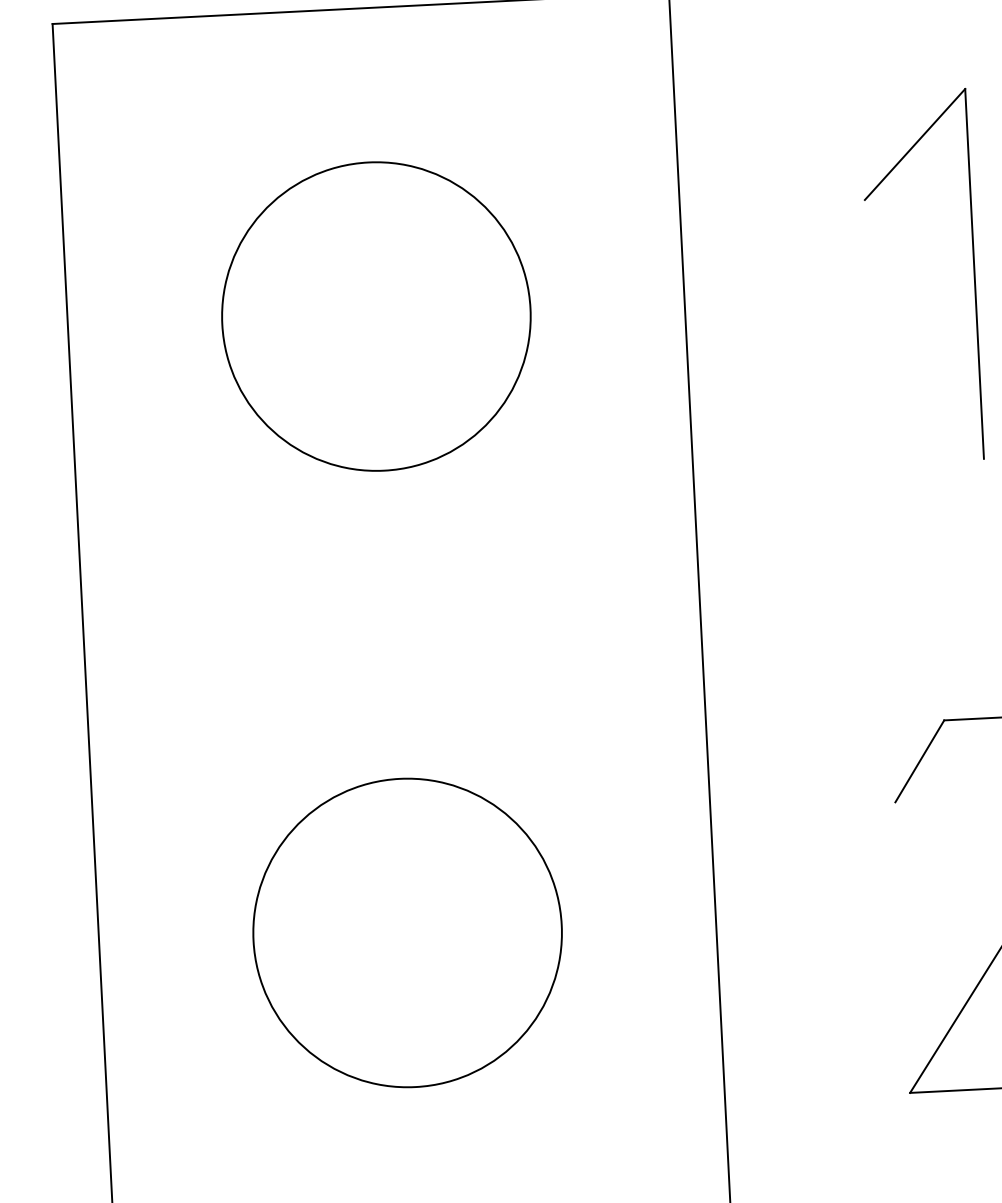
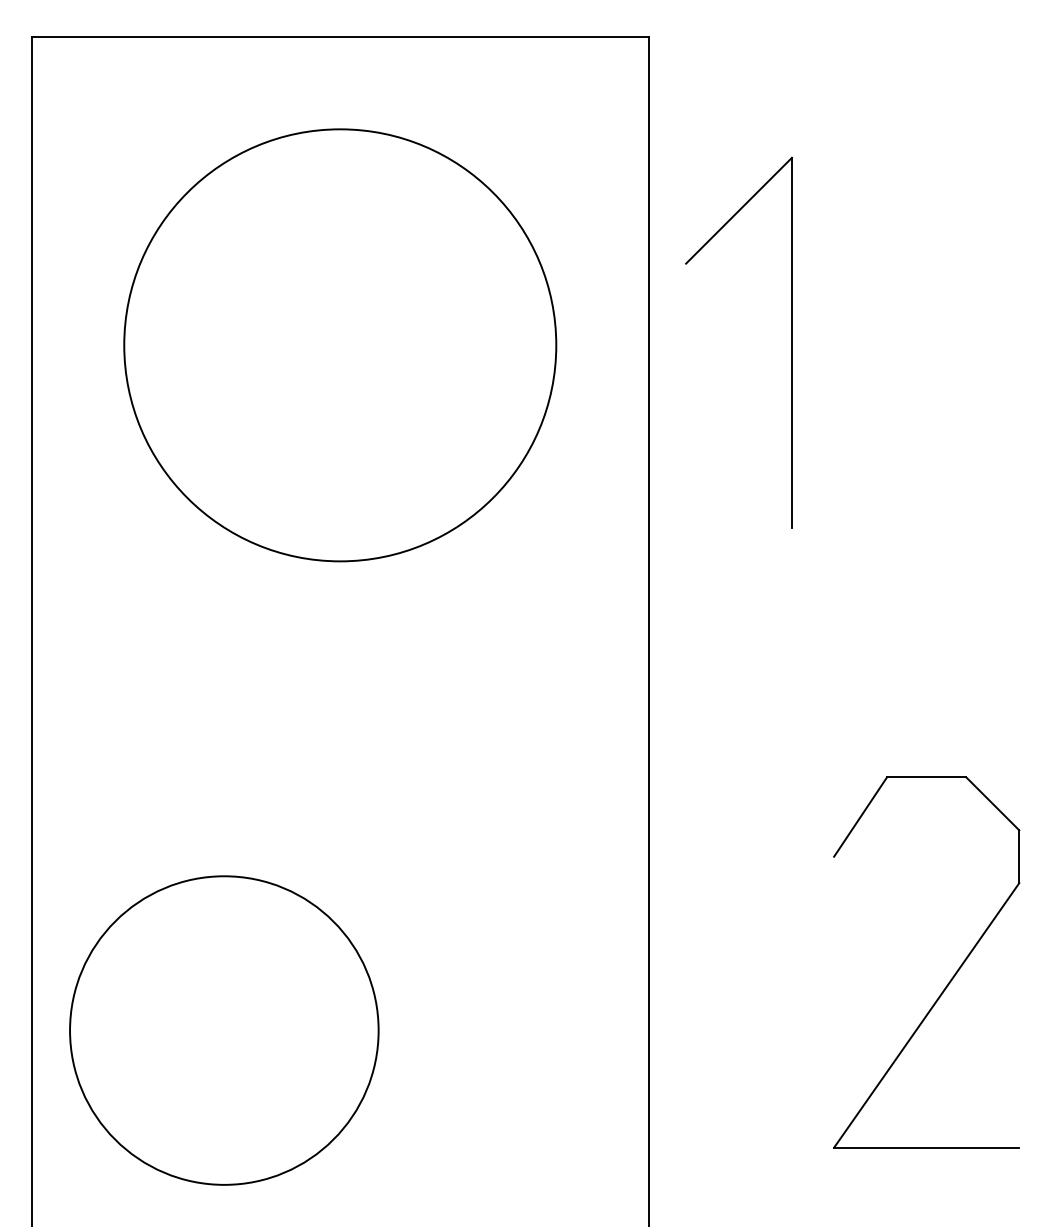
part: (974, 273) -> (791, 342), moved
circle: (376, 316) -> (340, 345), size x1.4
circle: (407, 932) -> (224, 1030), moved

